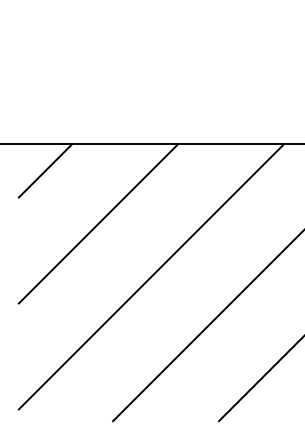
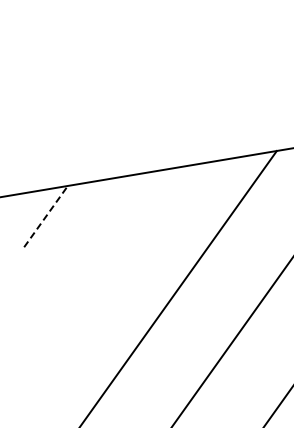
line: (45, 170) -> (45, 216), solid -> dashed
line: (98, 223) -> (107, 259), removed

